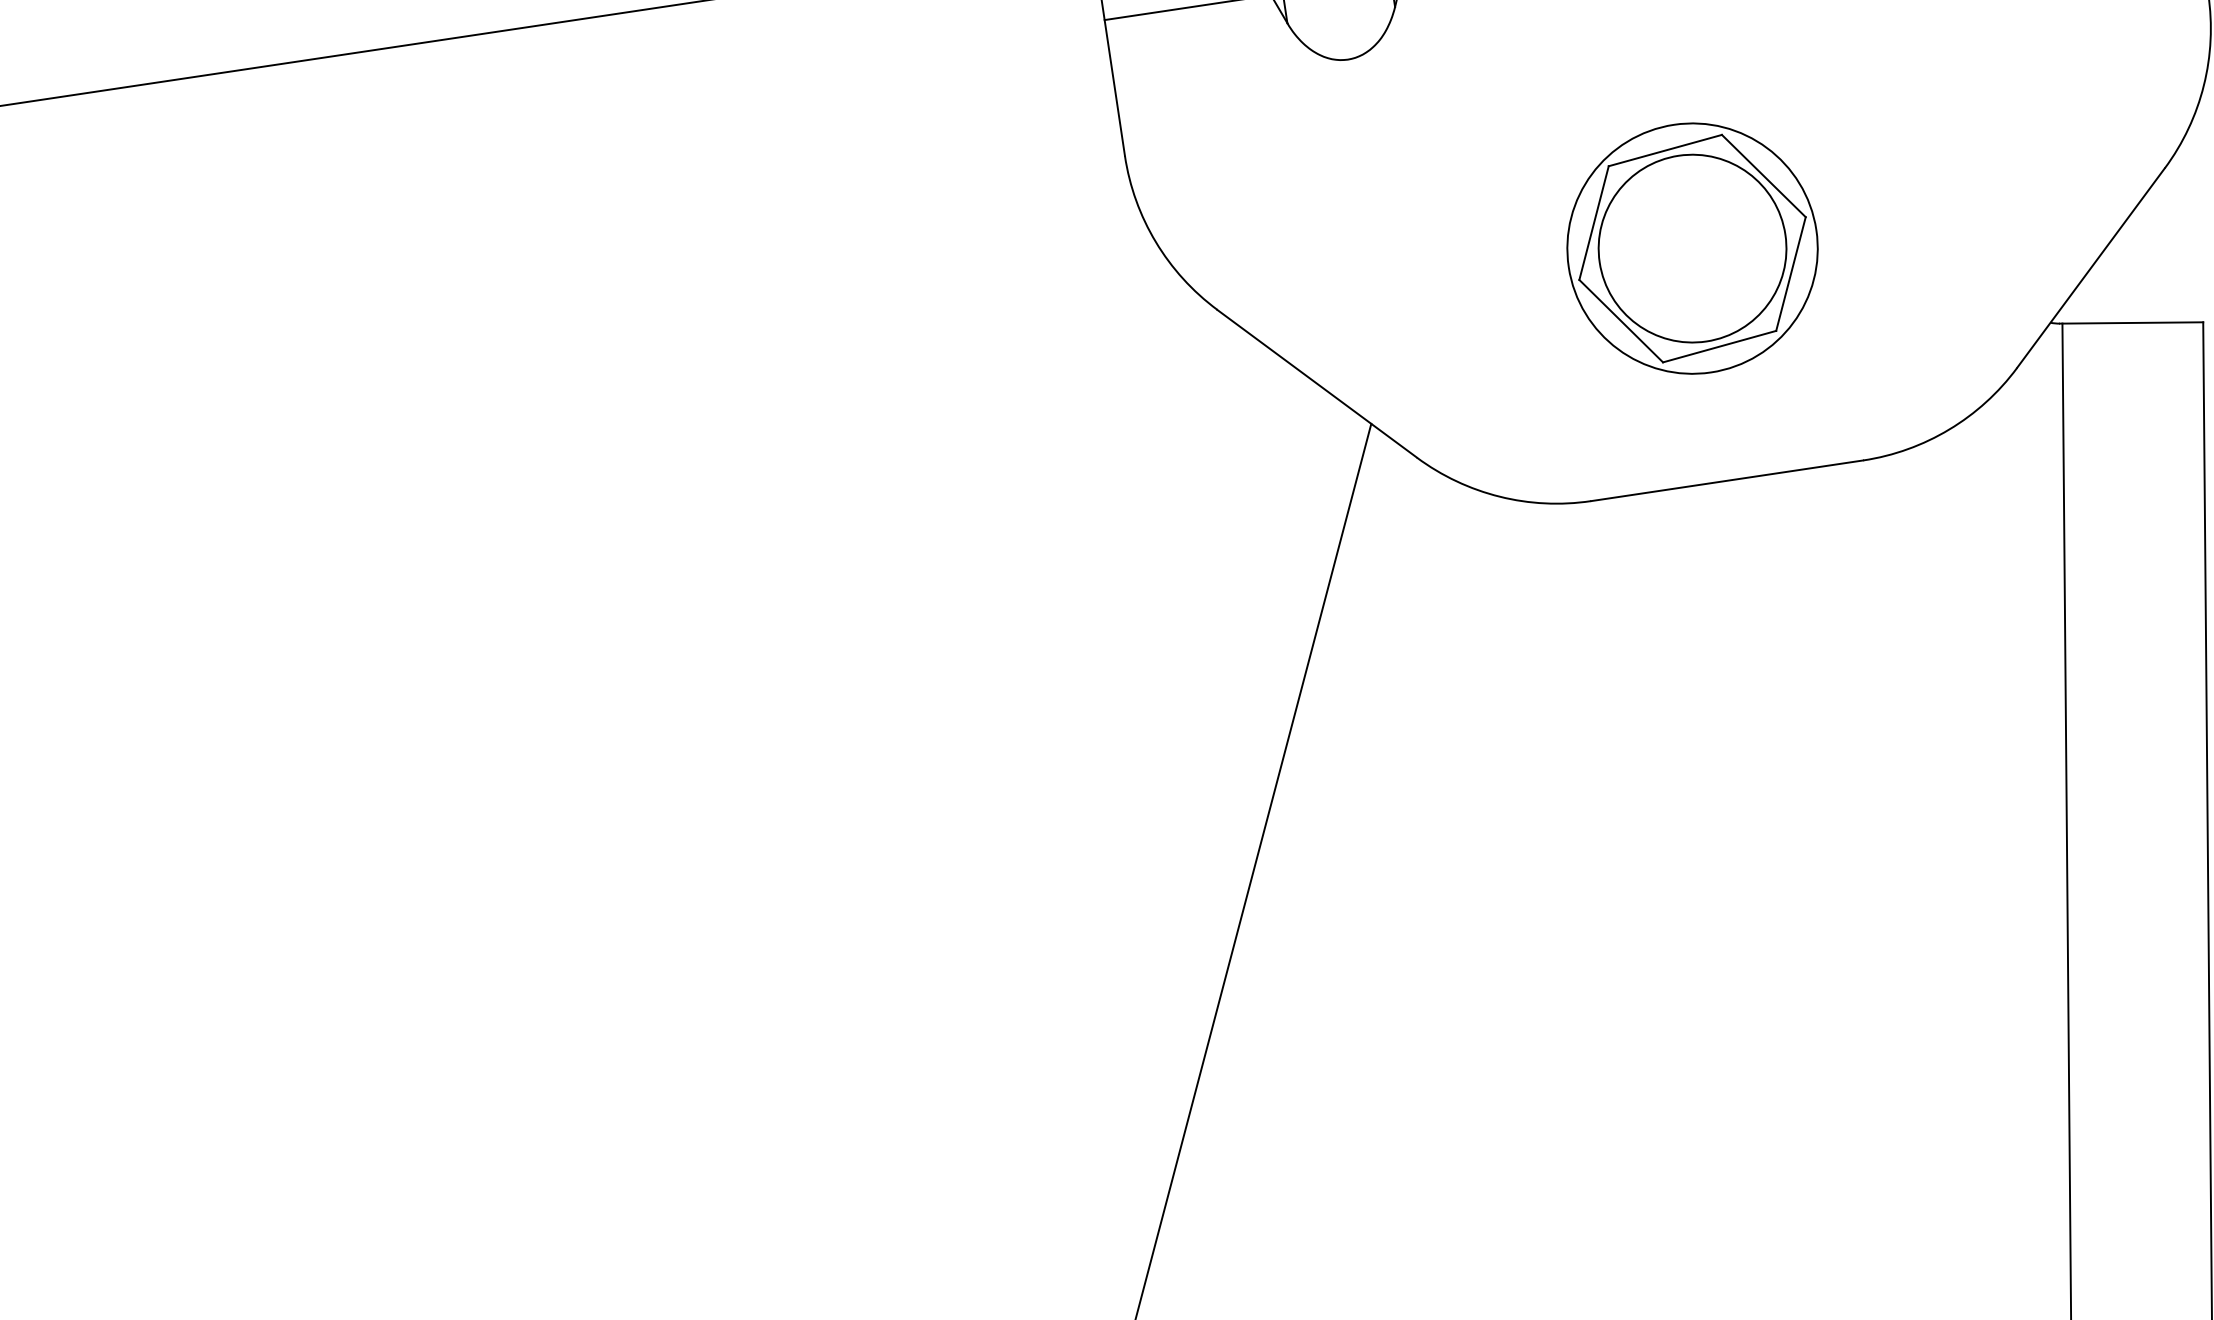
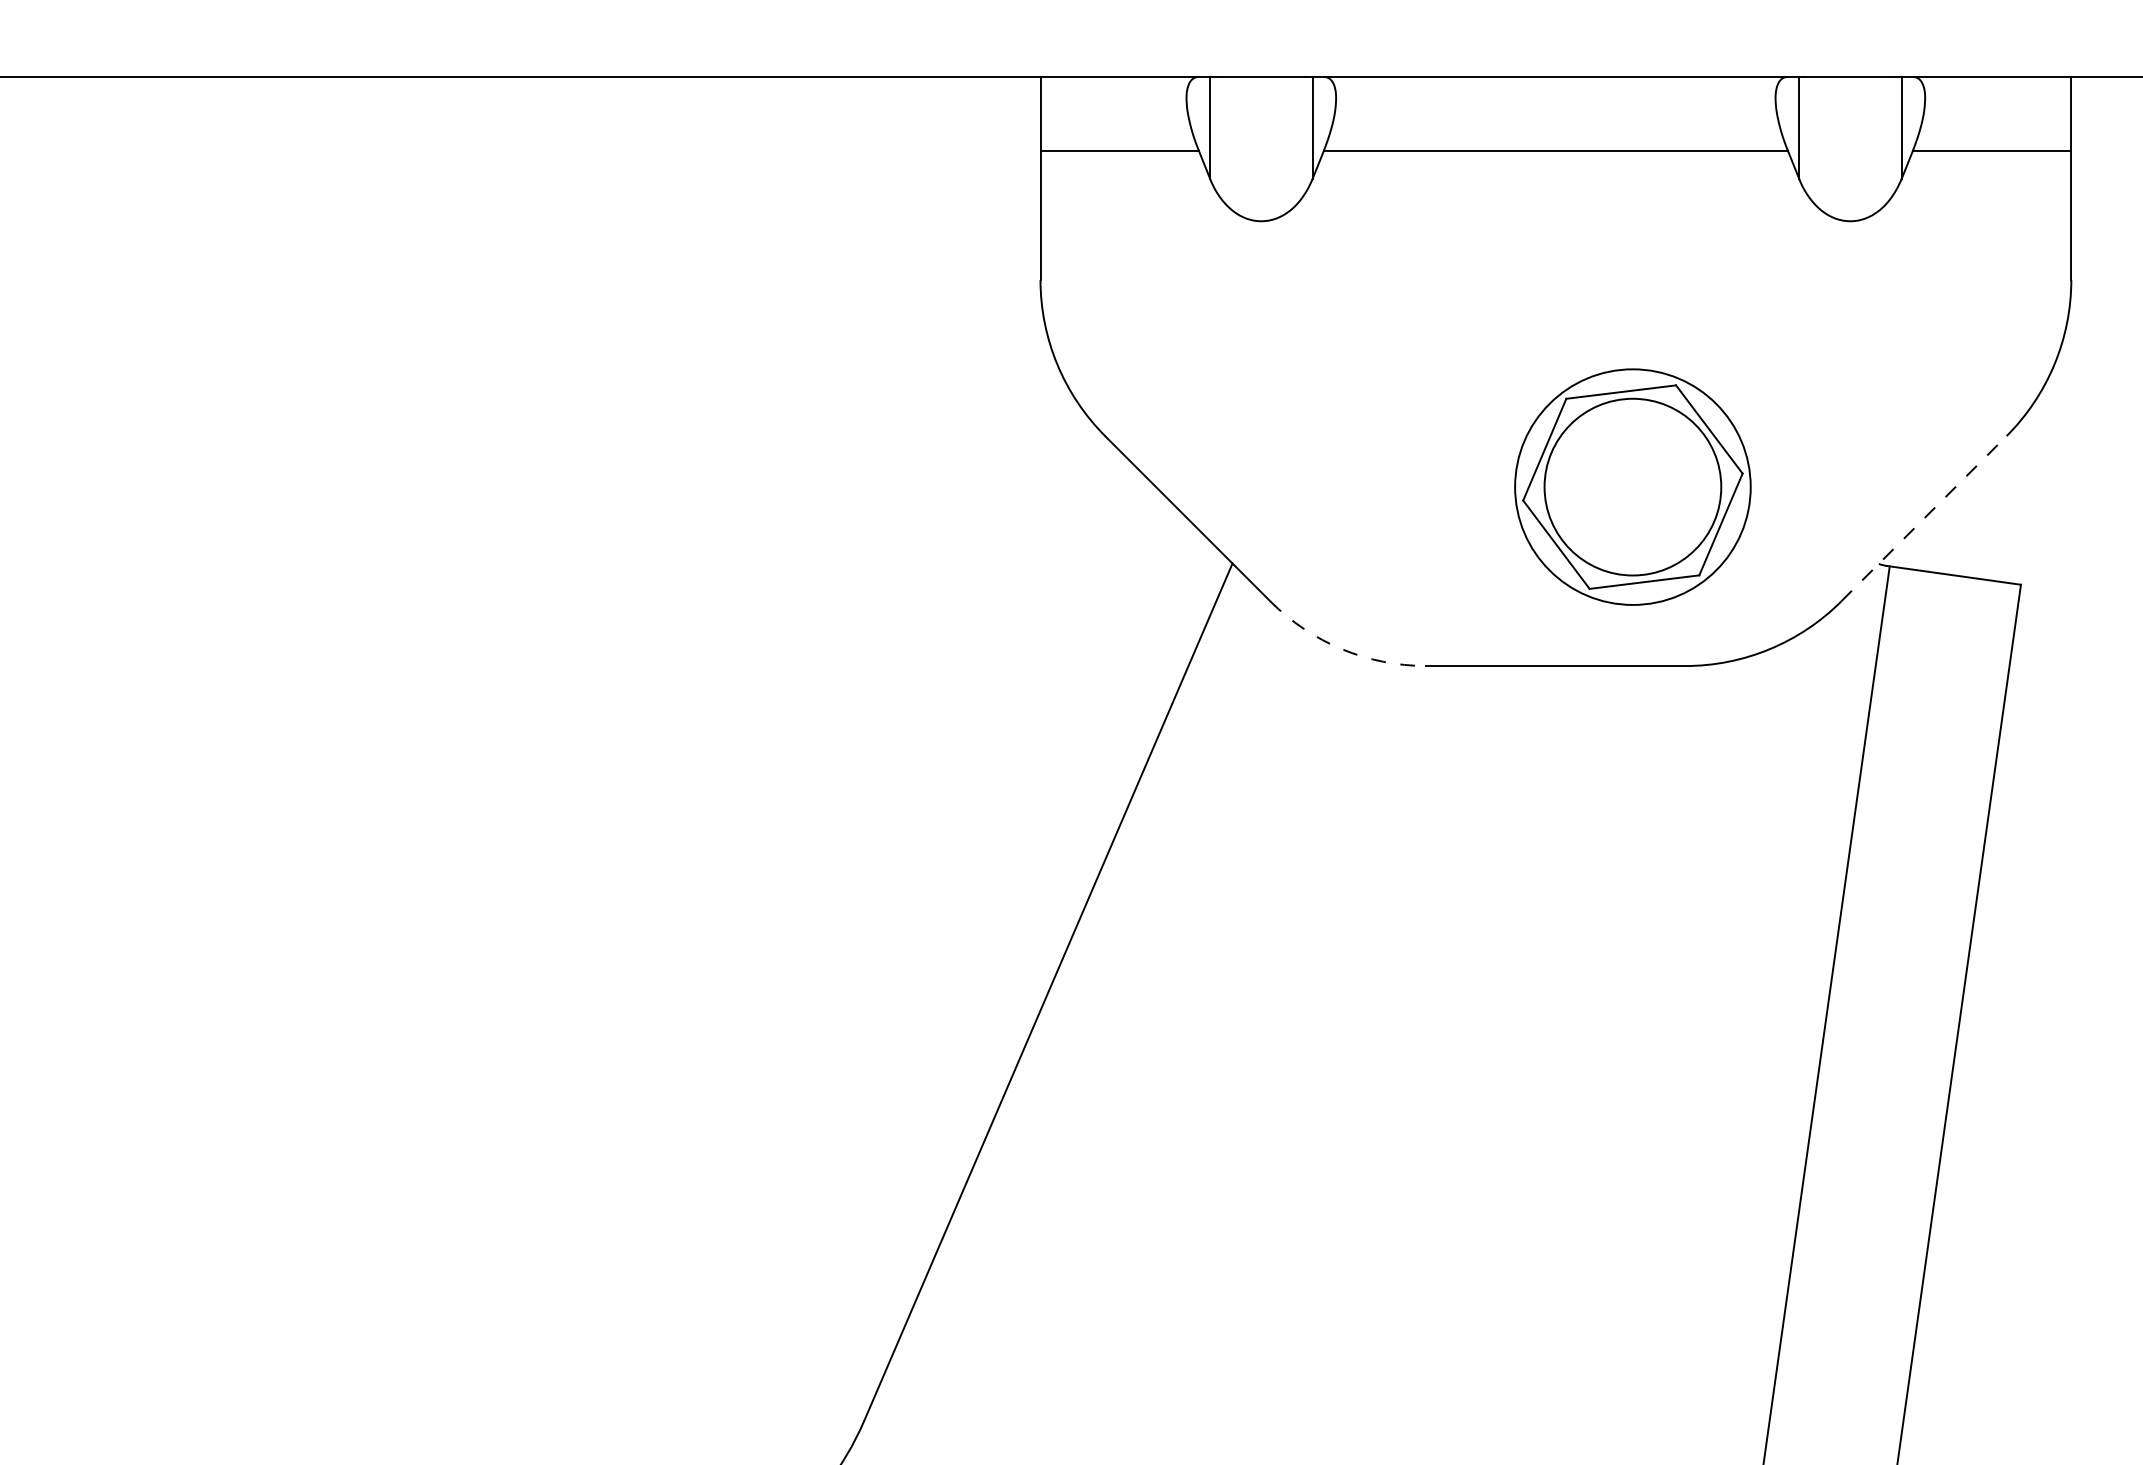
part: (1692, 248) -> (1632, 486), moved
line: (2091, 267) -> (1924, 518), solid -> dashed
arc: (1499, 497) -> (1341, 649), solid -> dashed

